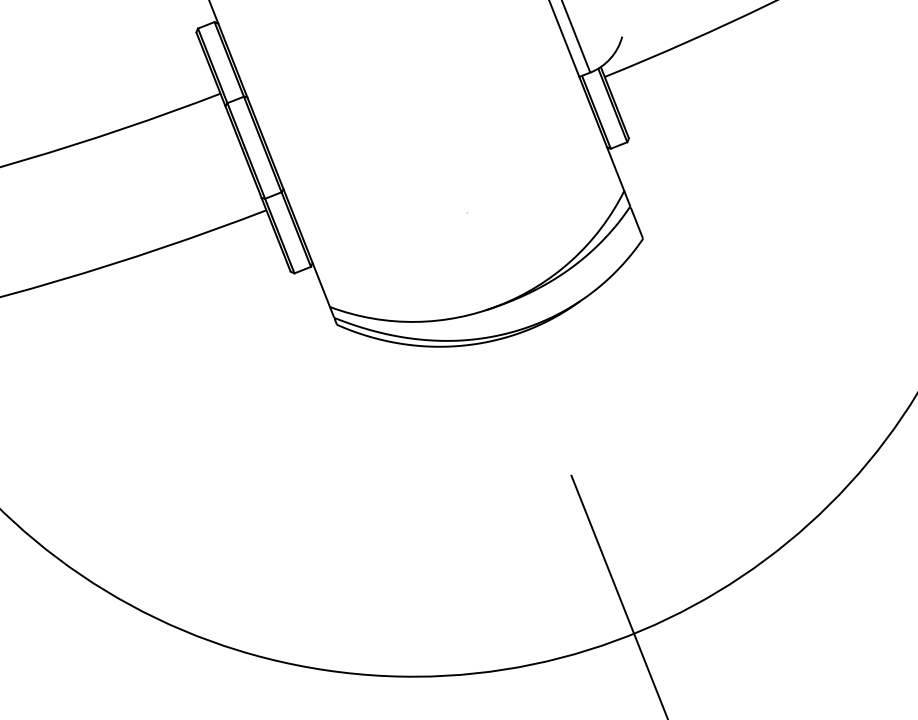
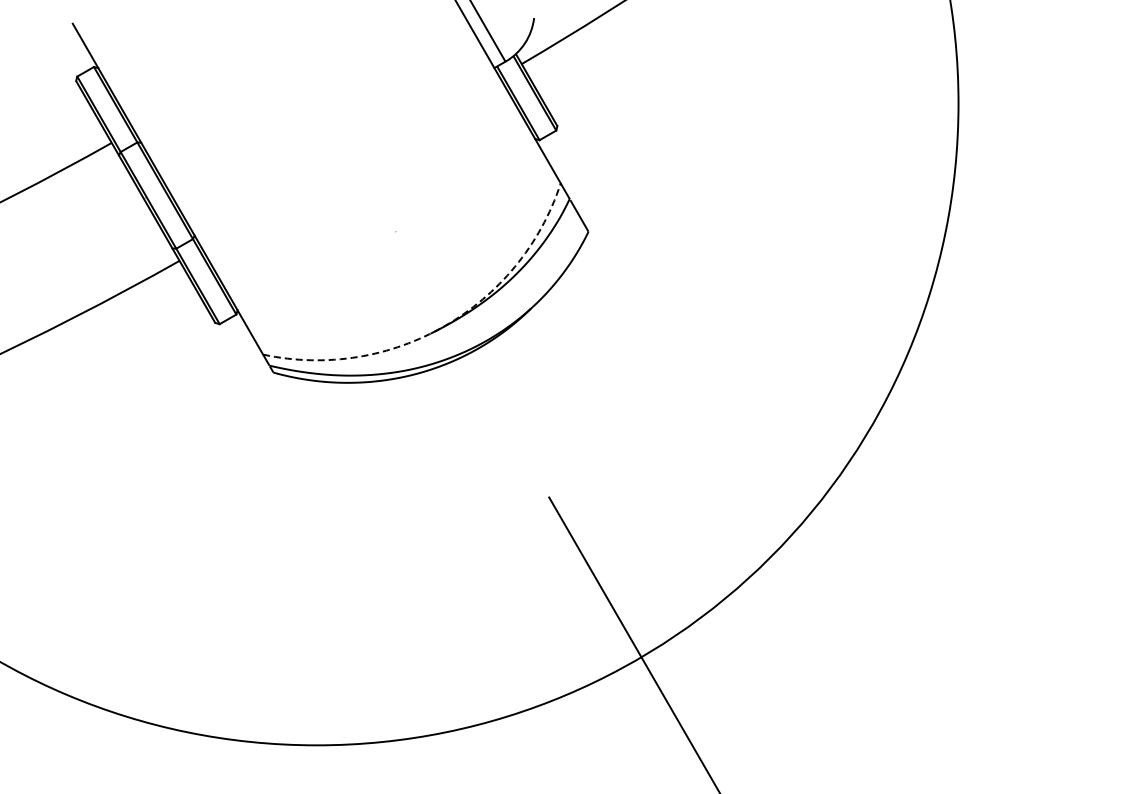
arc: (499, 305) -> (444, 326), solid -> dashed

